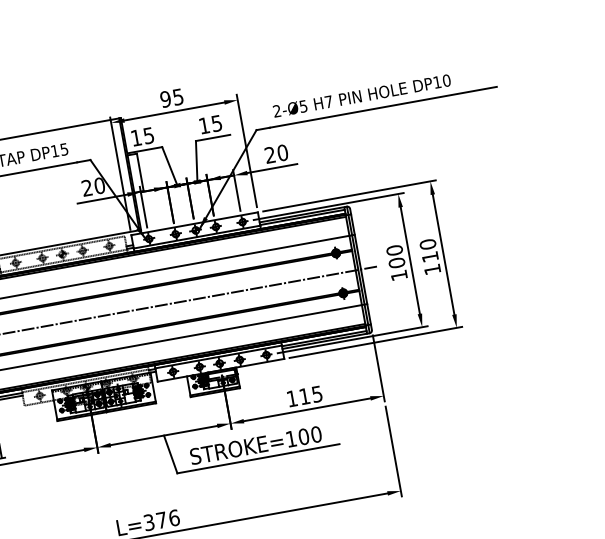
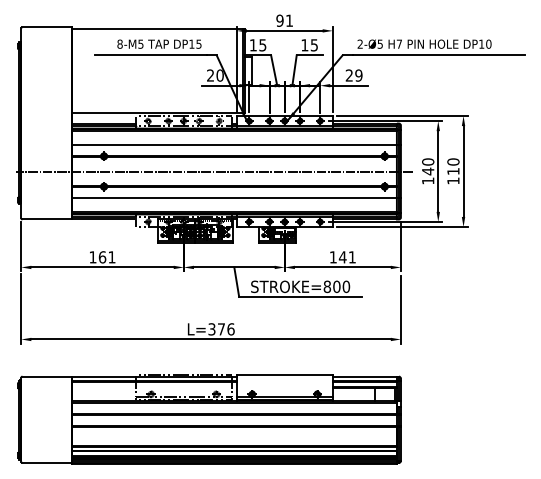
text: (178, 96) -> (289, 20), 95 -> 91
text: (282, 152) -> (358, 75), 20 -> 29
text: (397, 262) -> (428, 171), 100 -> 140
text: (309, 395) -> (346, 257), 115 -> 141
text: (291, 438) -> (327, 286), STROKE=100 -> STROKE=800

